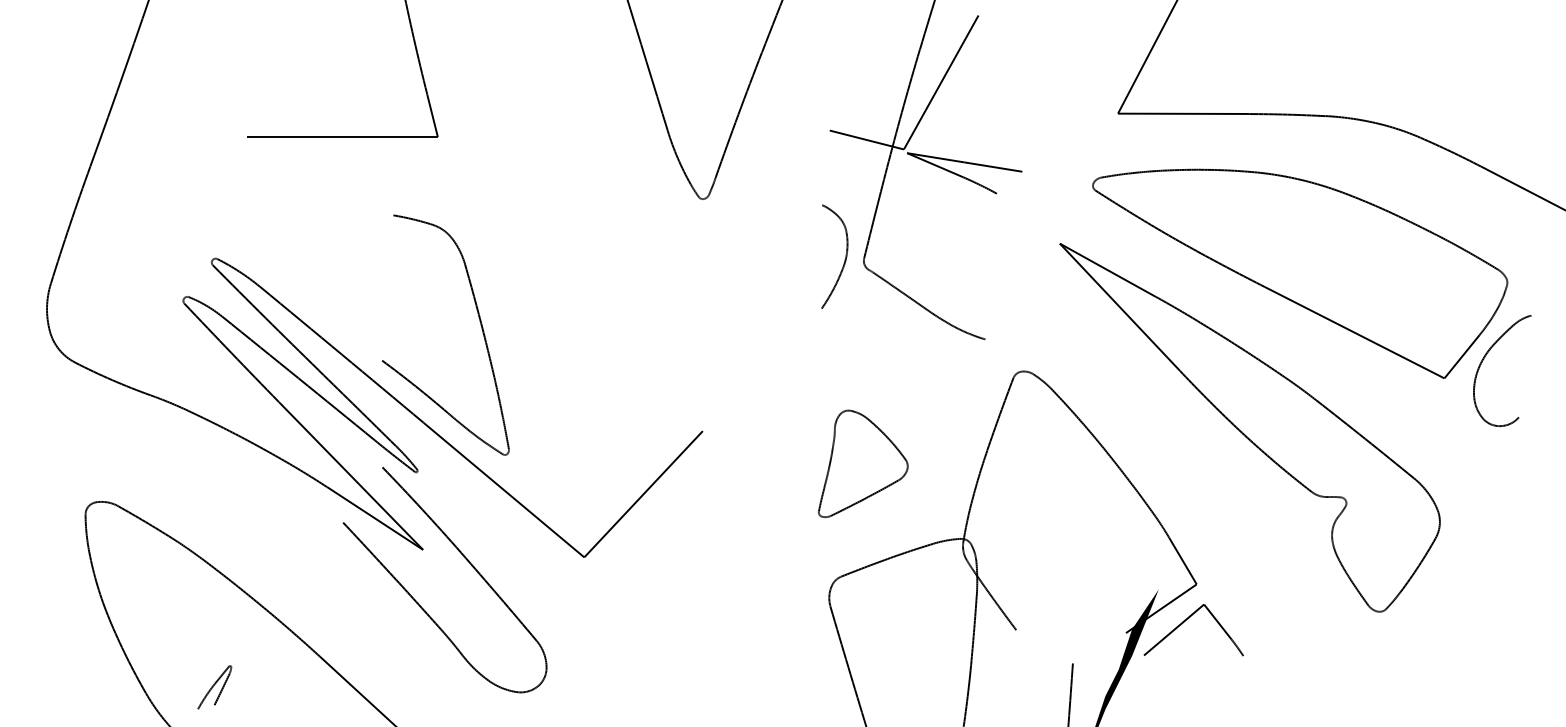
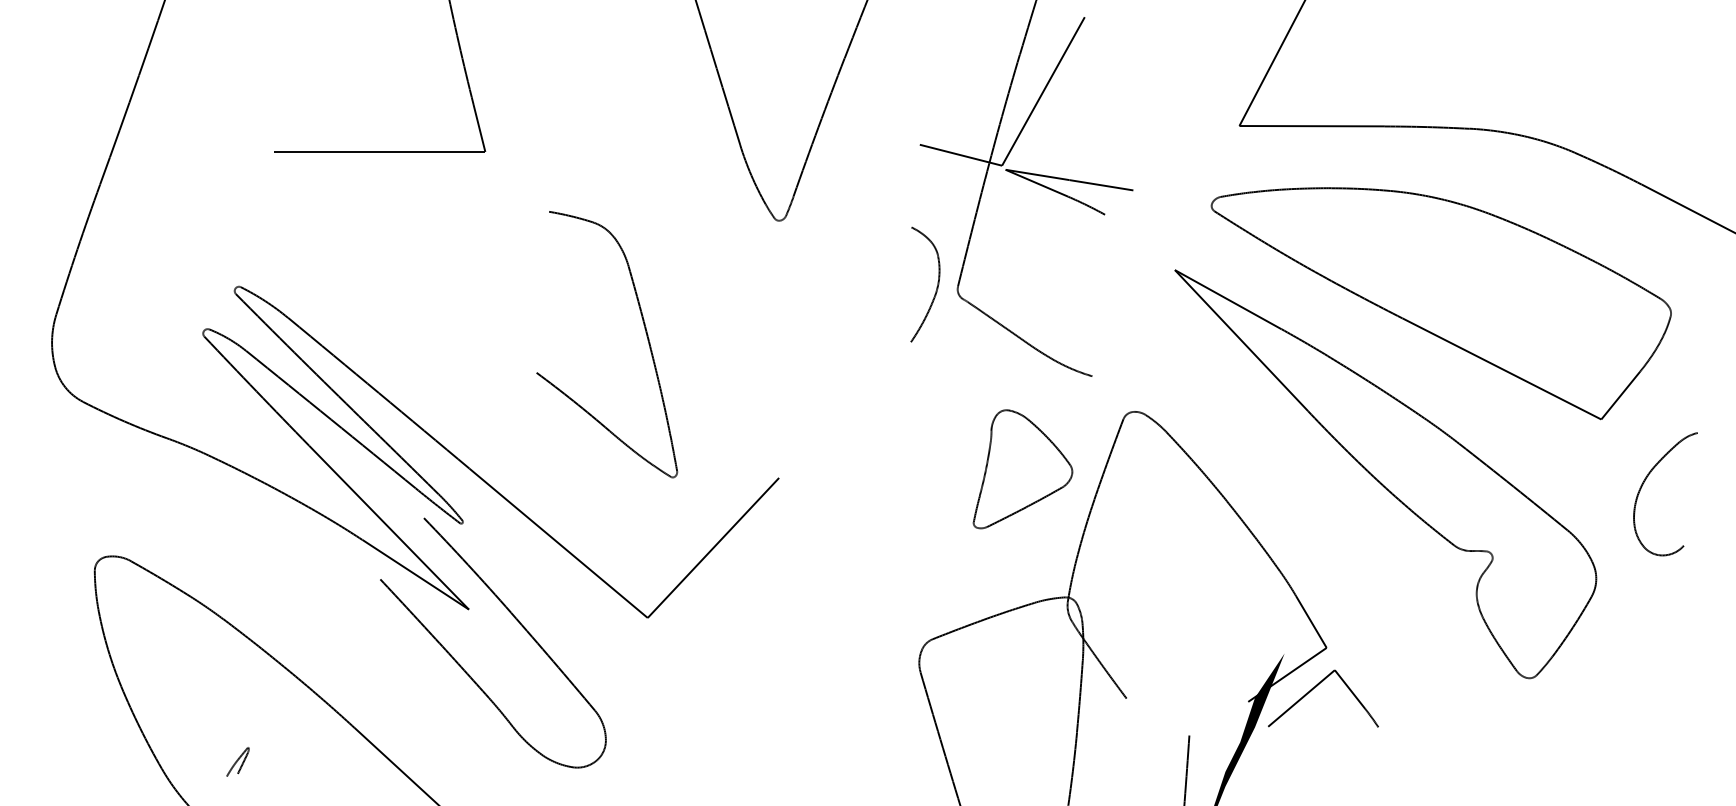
part: (481, 327) -> (646, 336), moved
part: (1484, 359) -> (1645, 481), moved
part: (862, 464) -> (1022, 469), moved
part: (214, 686) -> (237, 761), size x0.6

